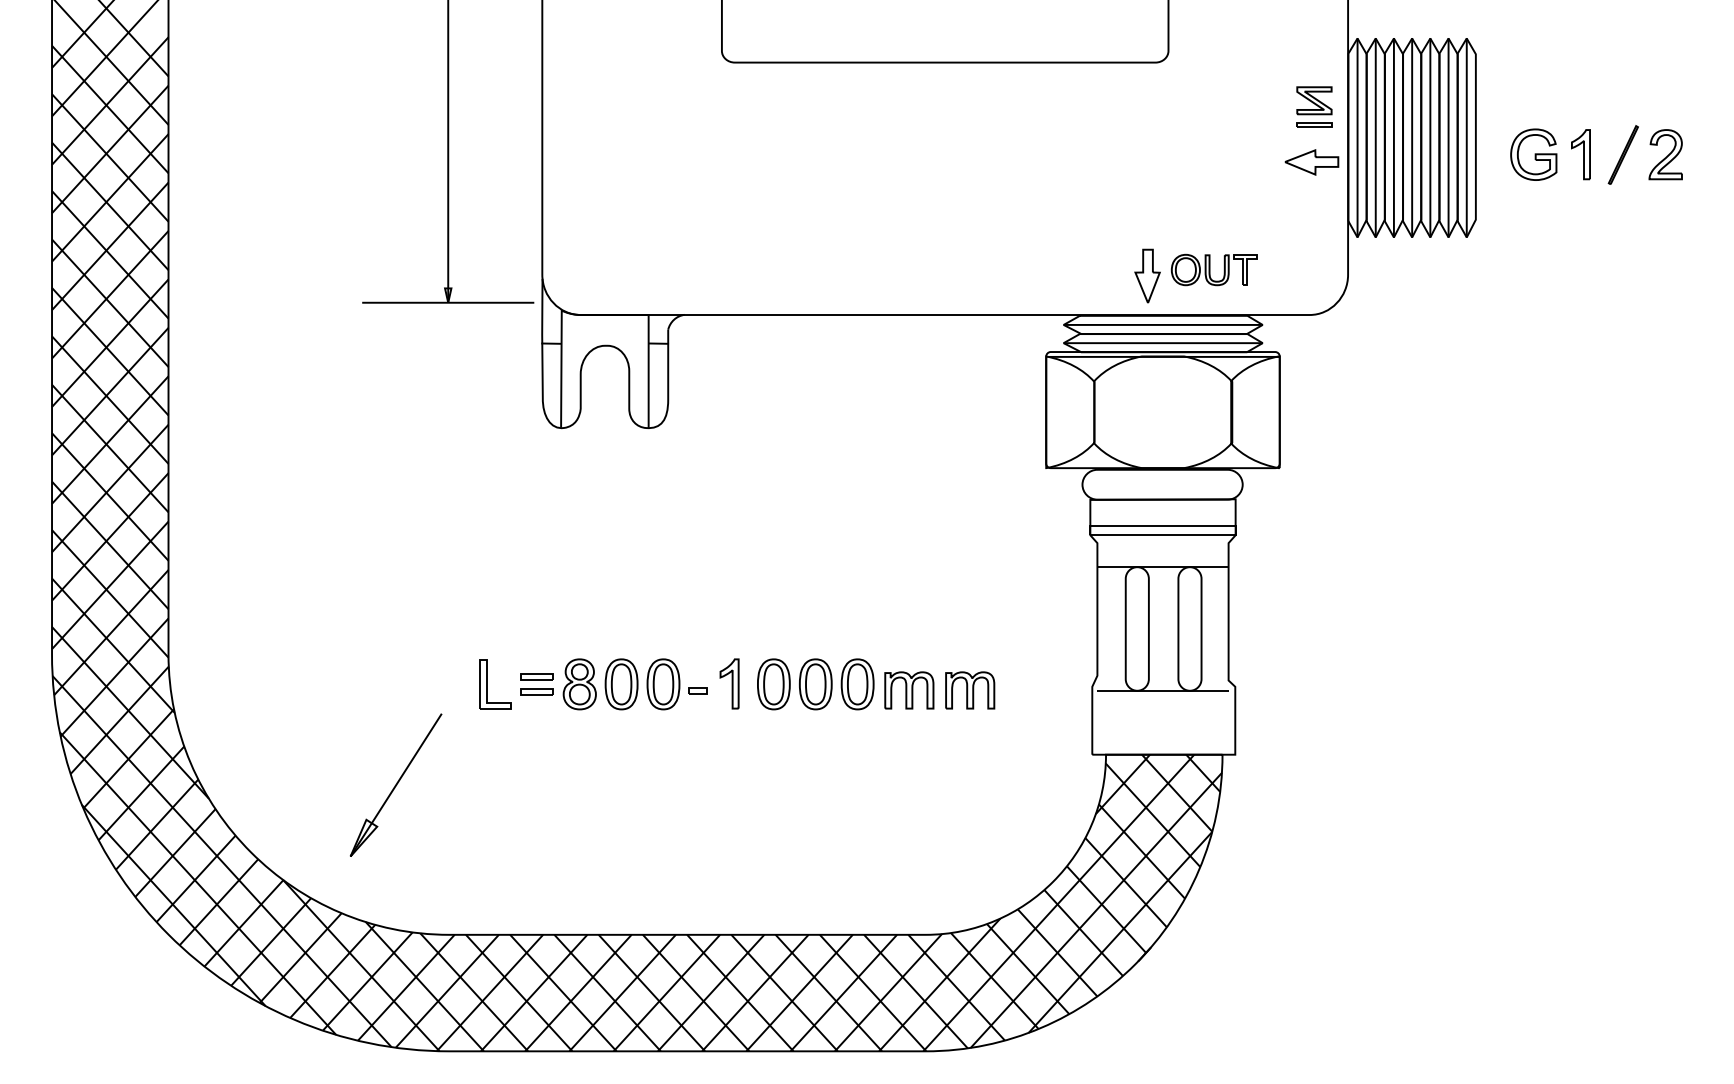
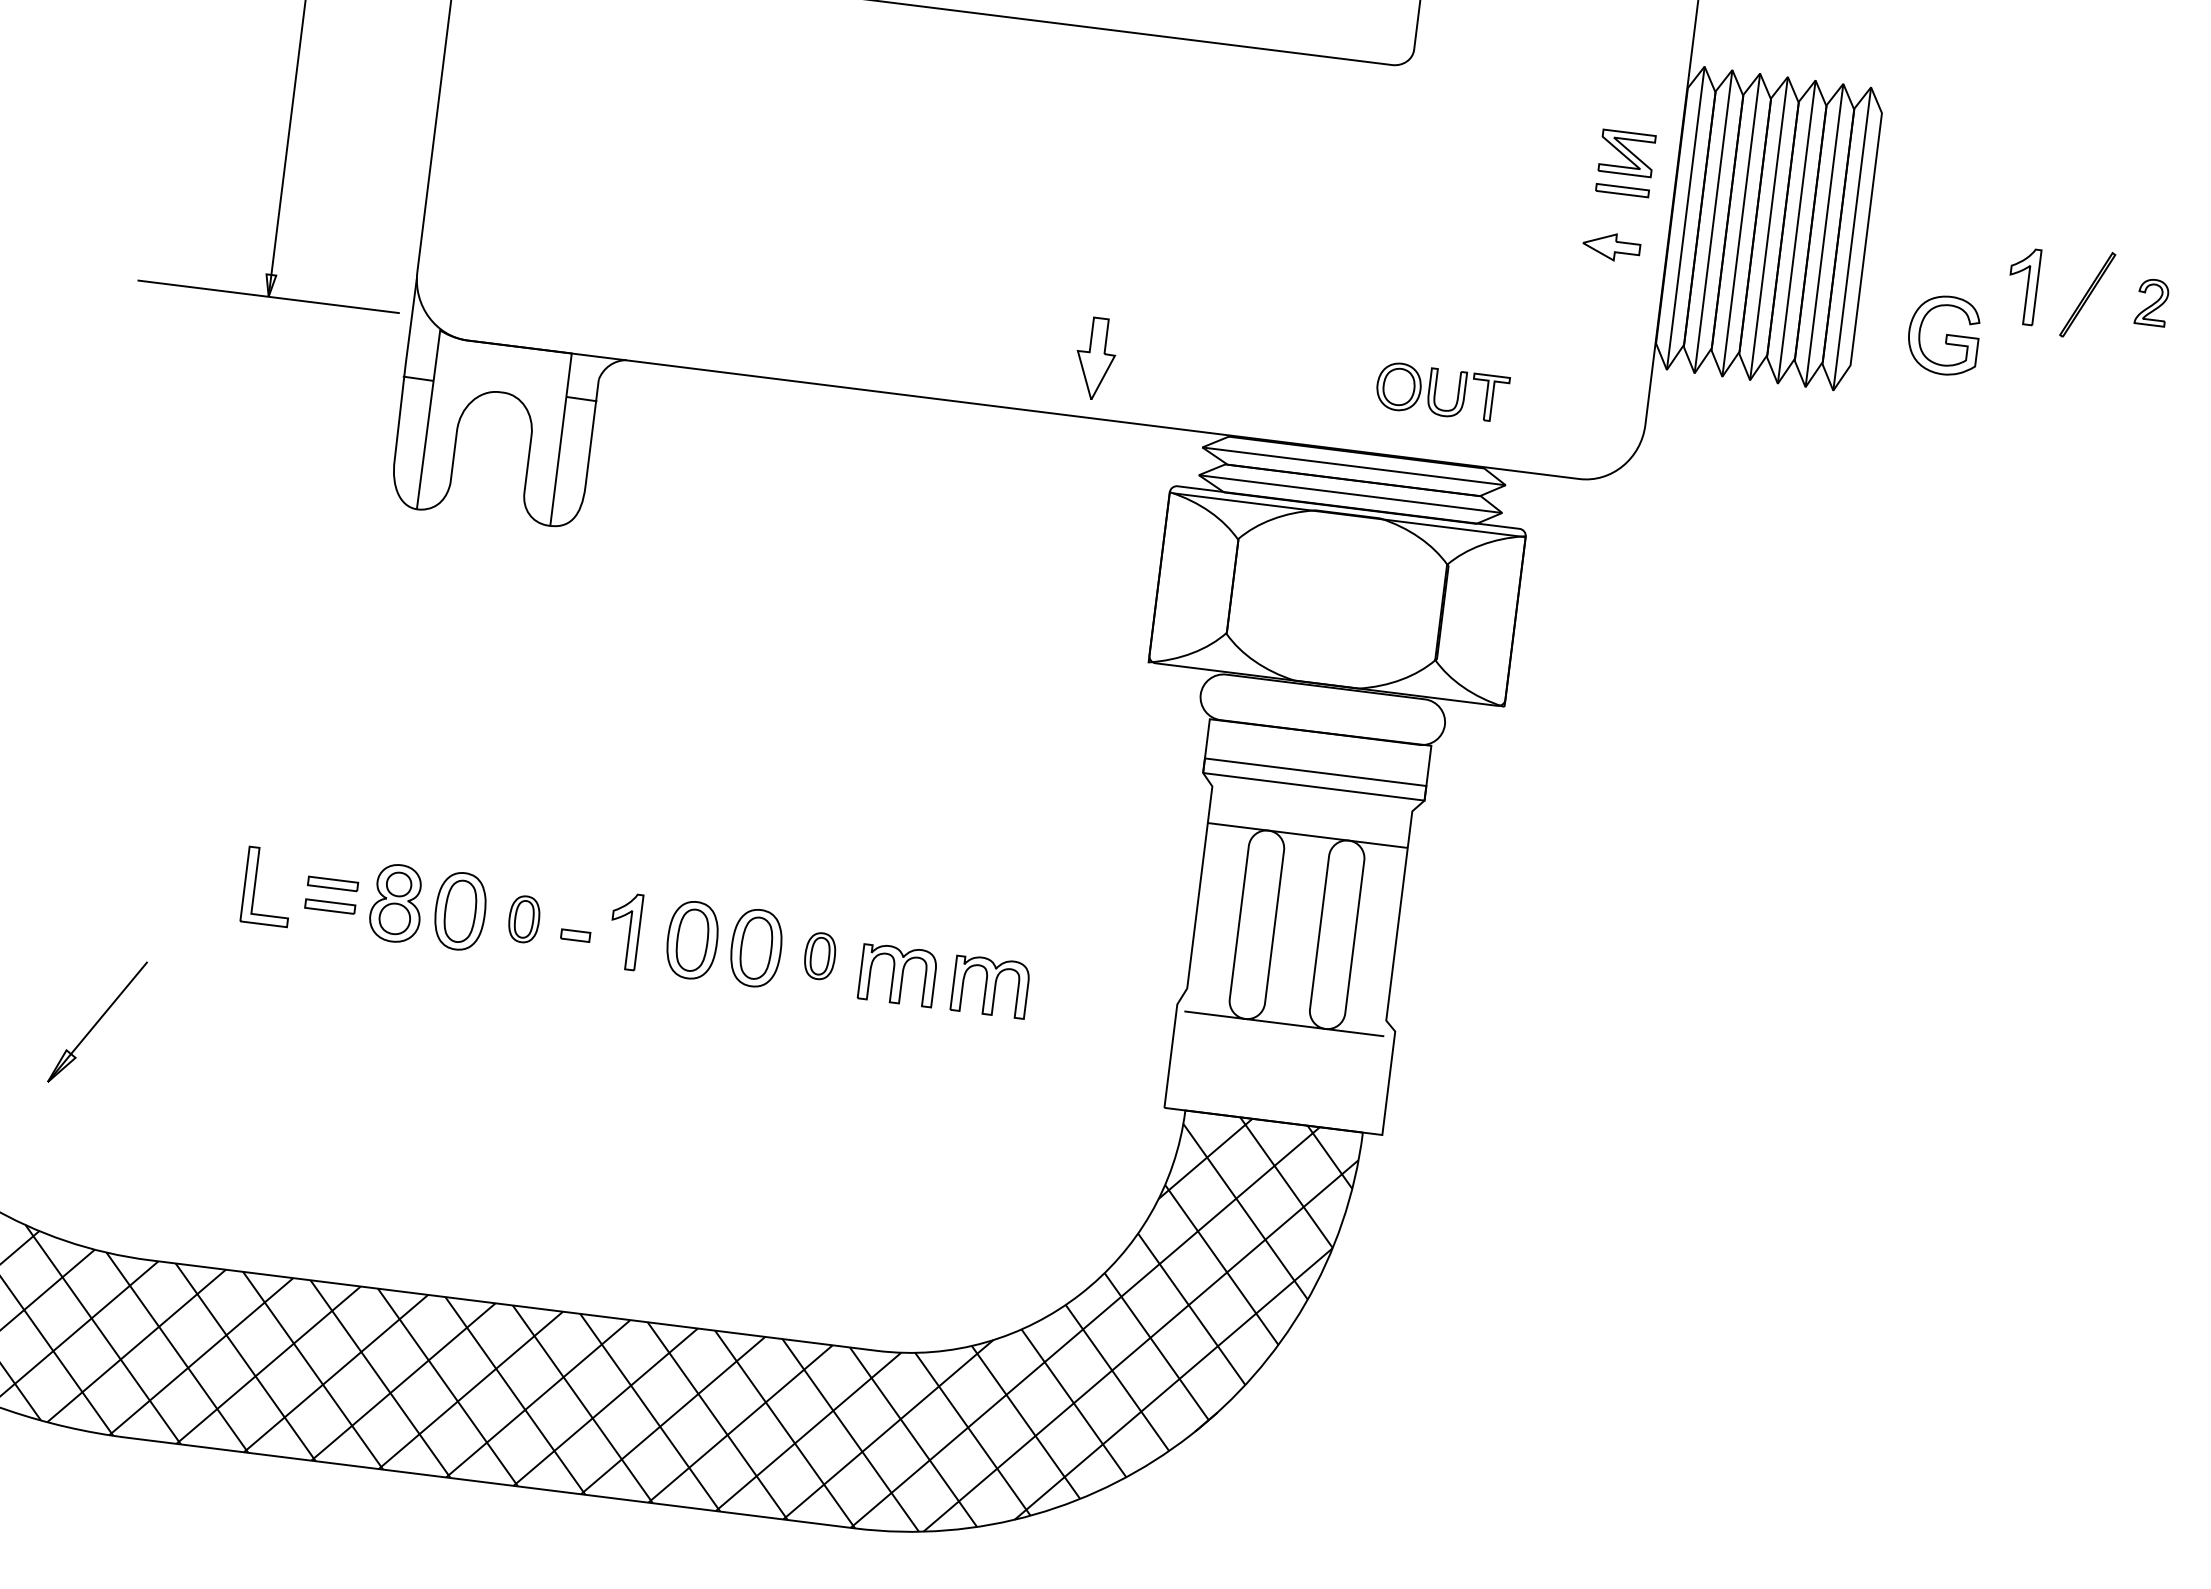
part: (1533, 154) -> (1943, 334), moved
part: (1665, 154) -> (2151, 301), size x0.6
part: (1311, 162) -> (1610, 246), size x0.7
part: (1147, 275) -> (1095, 357), moved
part: (663, 684) -> (524, 919), size x0.6
part: (857, 684) -> (819, 956), size x0.6
part: (395, 784) -> (96, 1020), size x0.6

